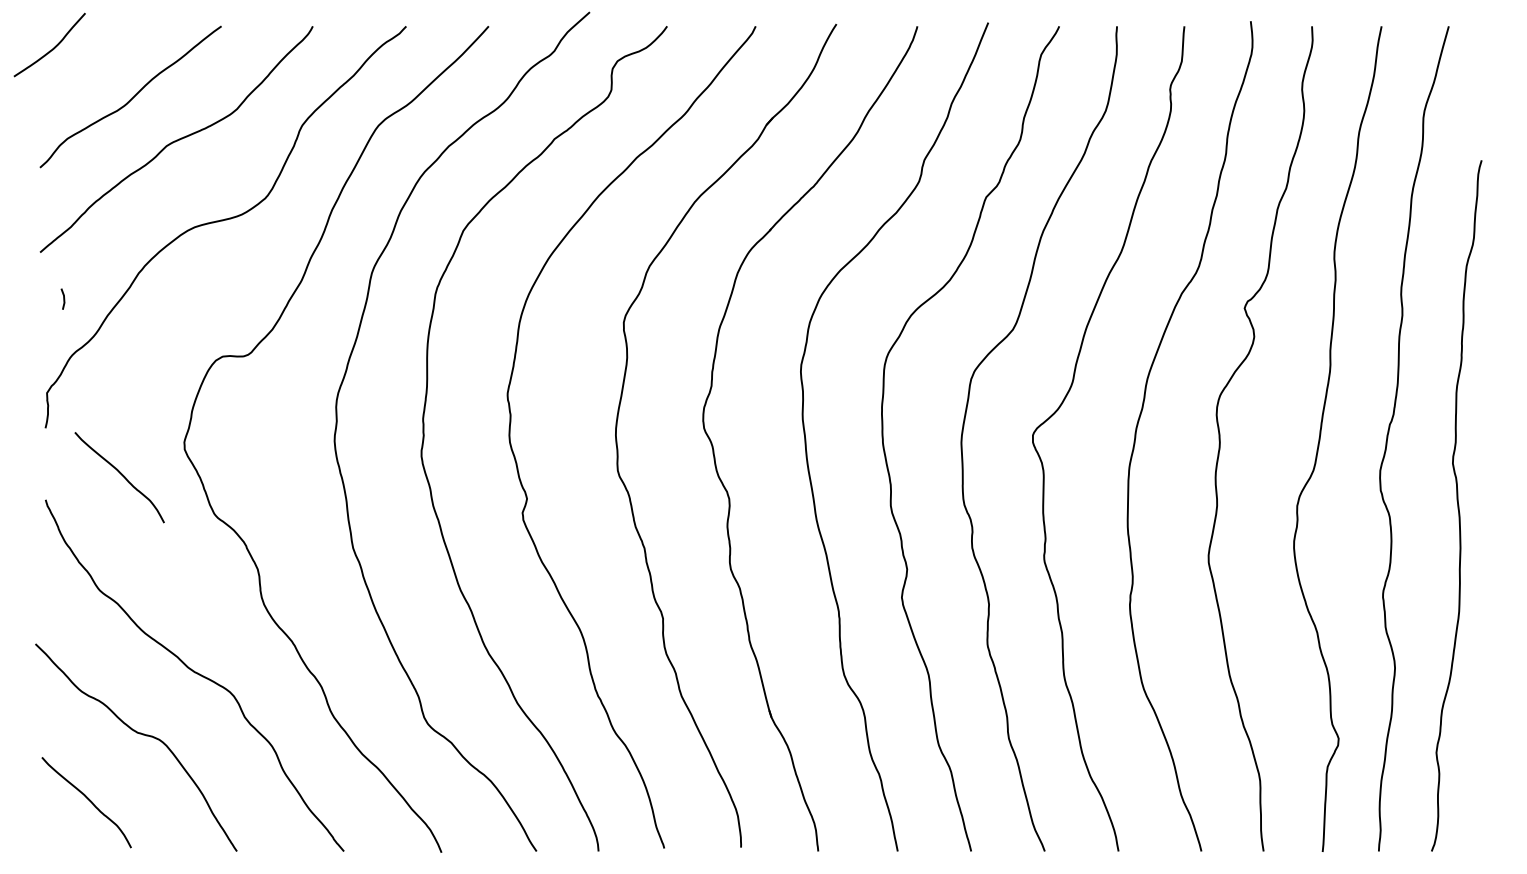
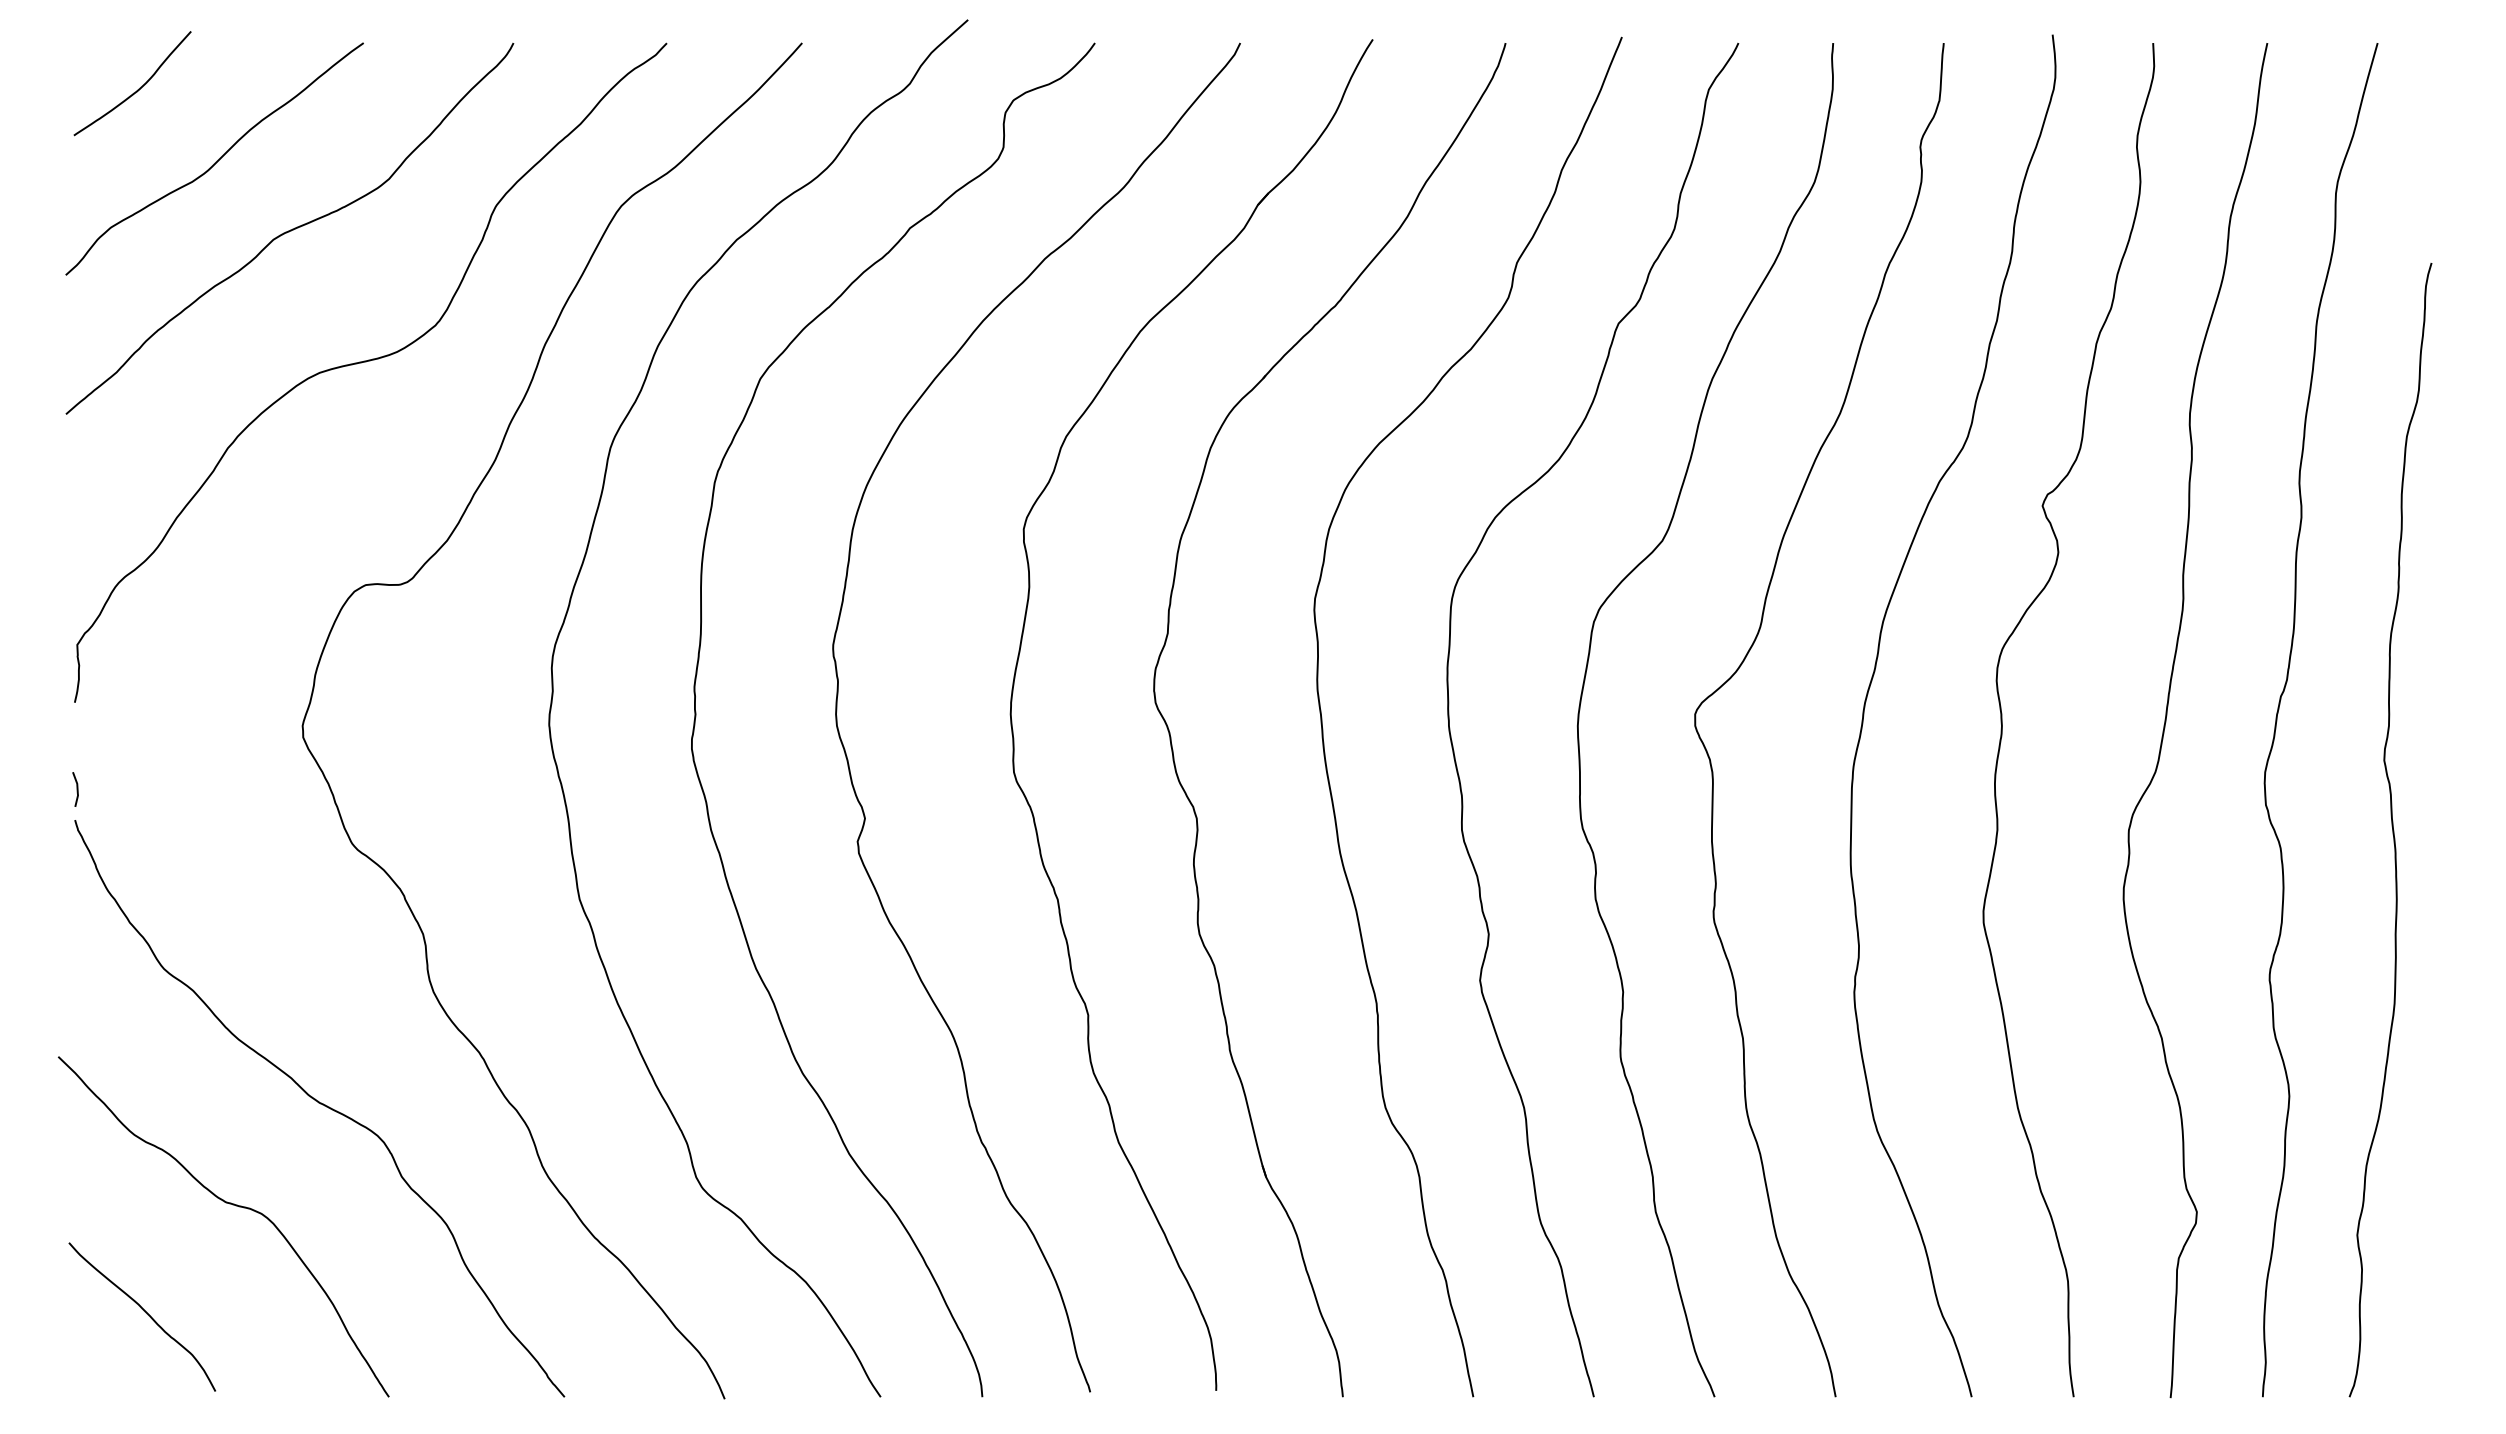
curve: (53, 47) -> (138, 87), moved
line: (63, 298) -> (76, 788), moved
curve: (121, 475) -> (199, 780), removed

